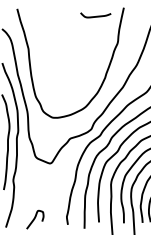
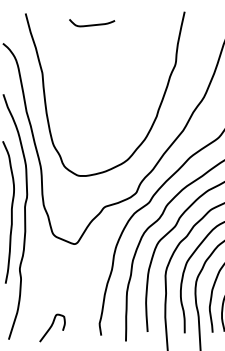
curve: (96, 15) -> (93, 23), moved

